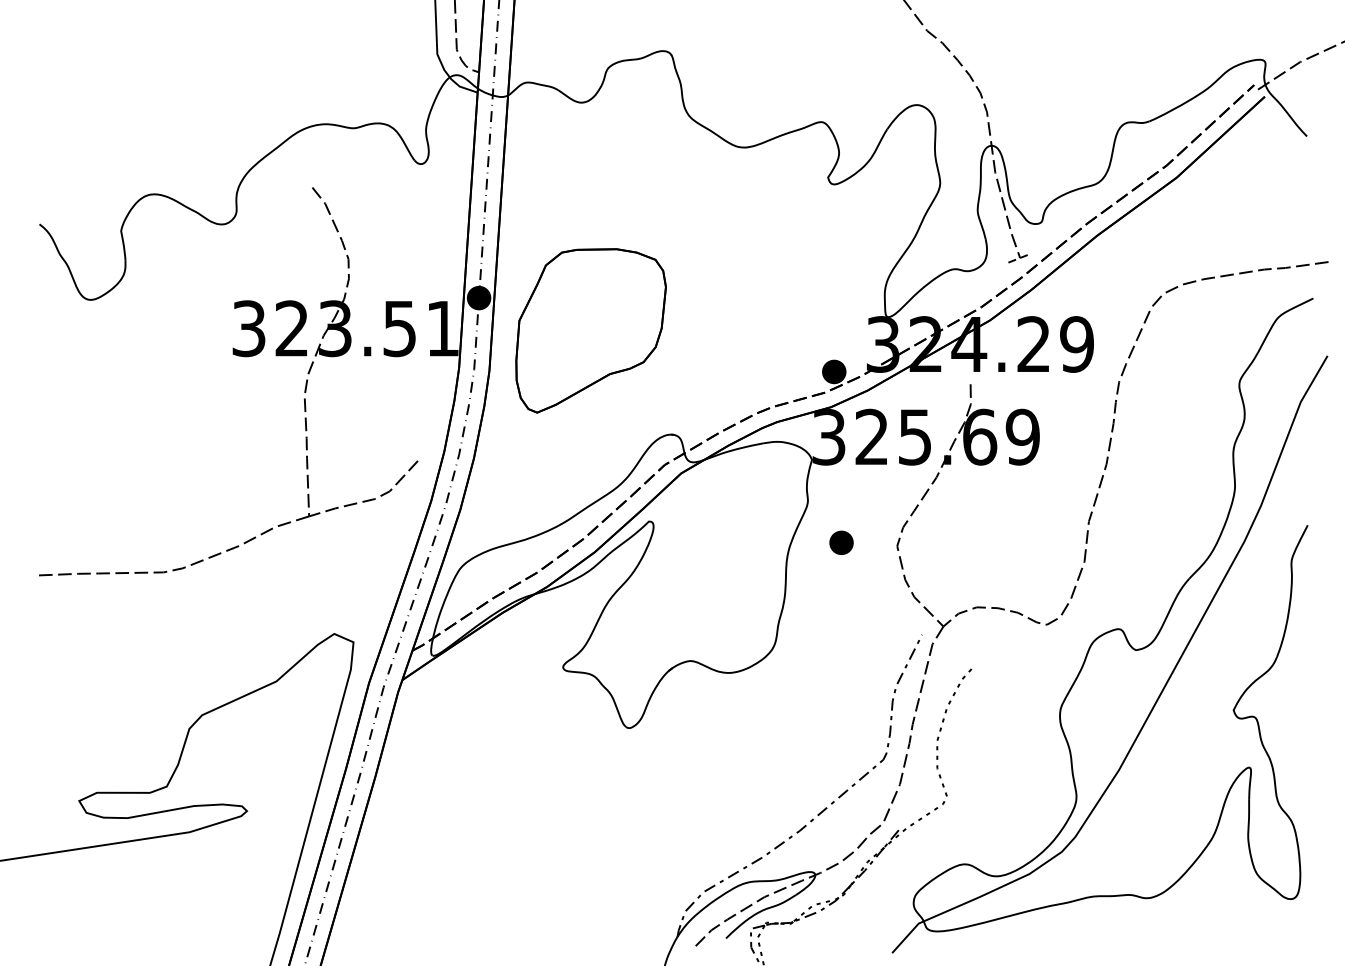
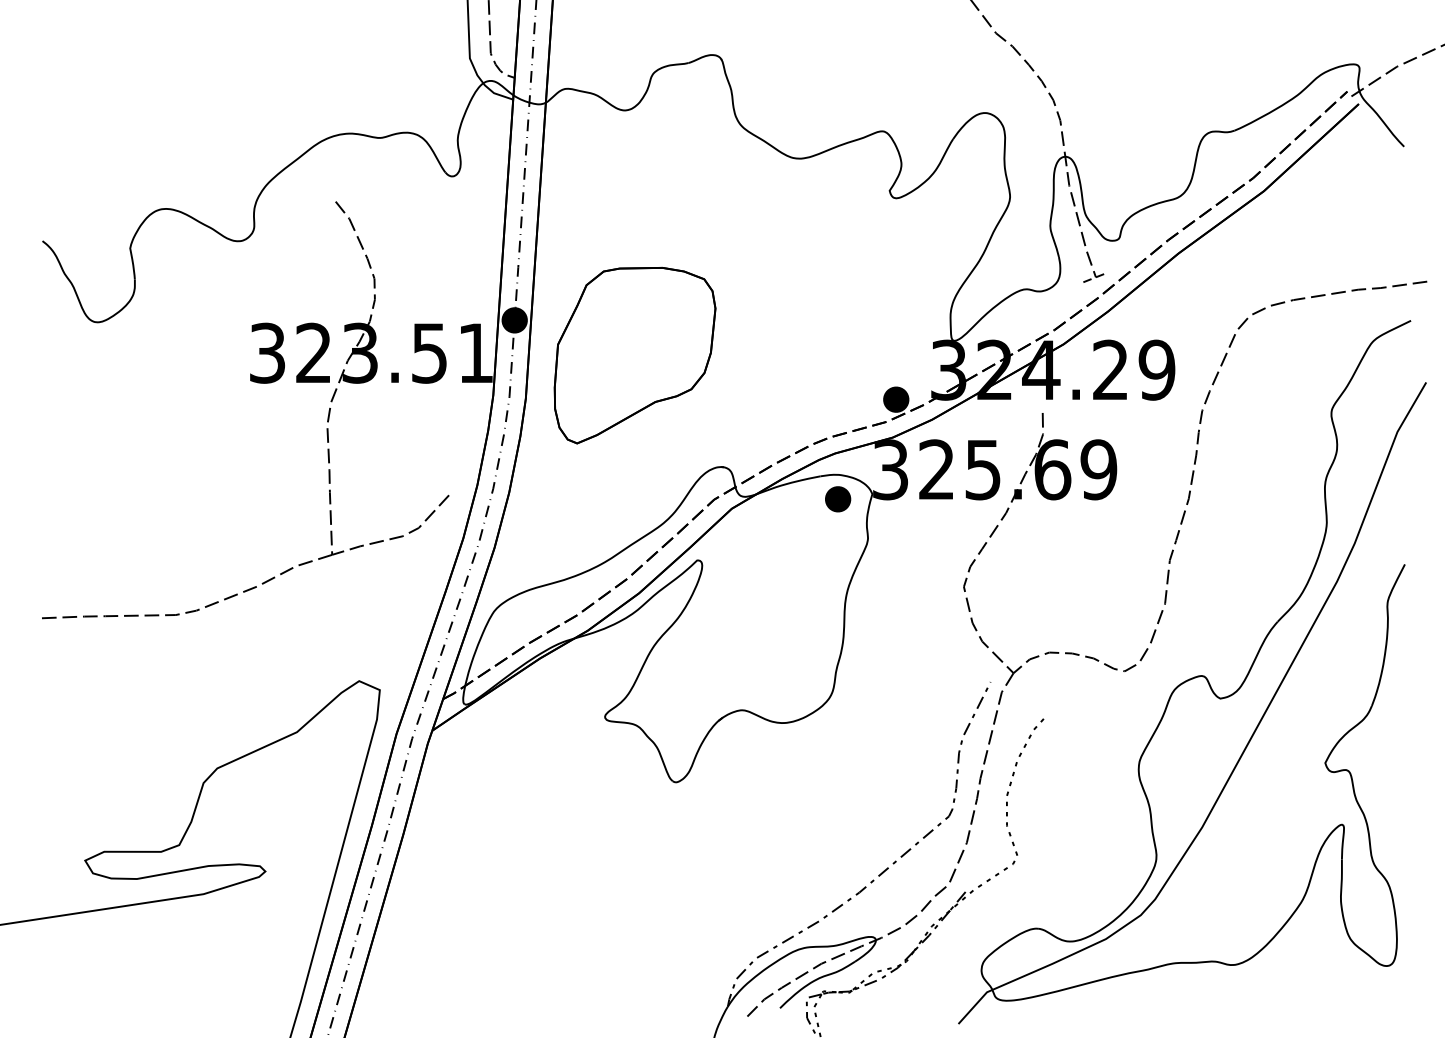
part: (841, 543) -> (838, 499), moved

